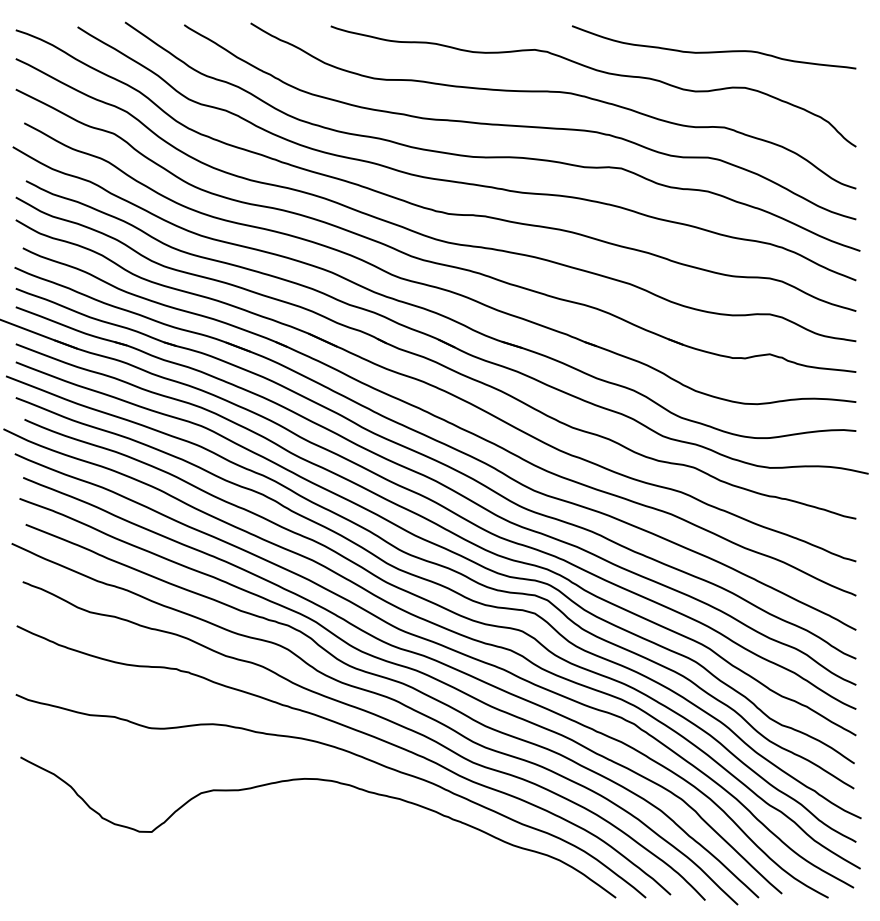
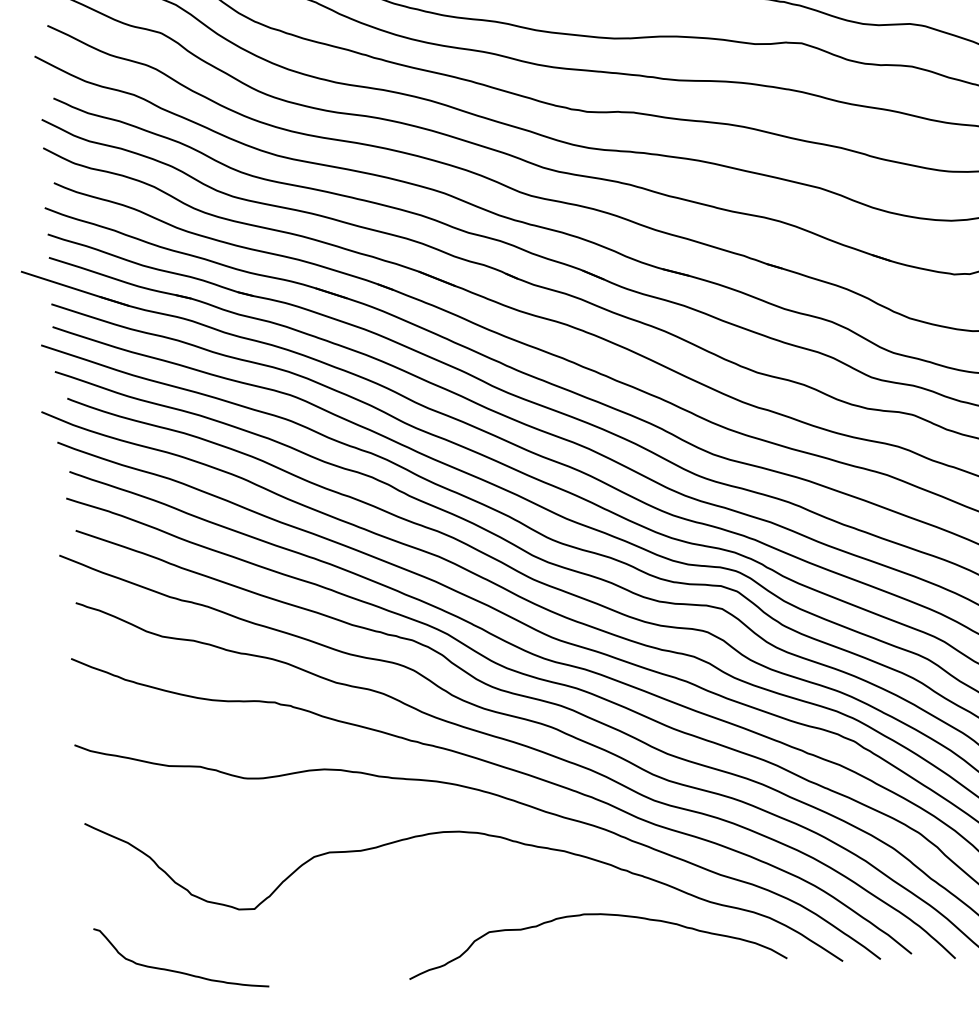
curve: (421, 851) -> (595, 915), added
curve: (88, 877) -> (177, 970), added

